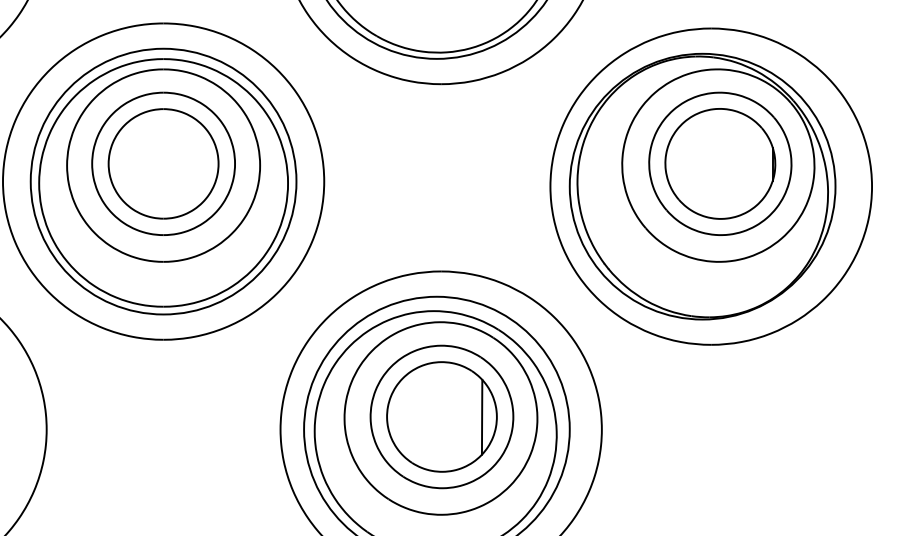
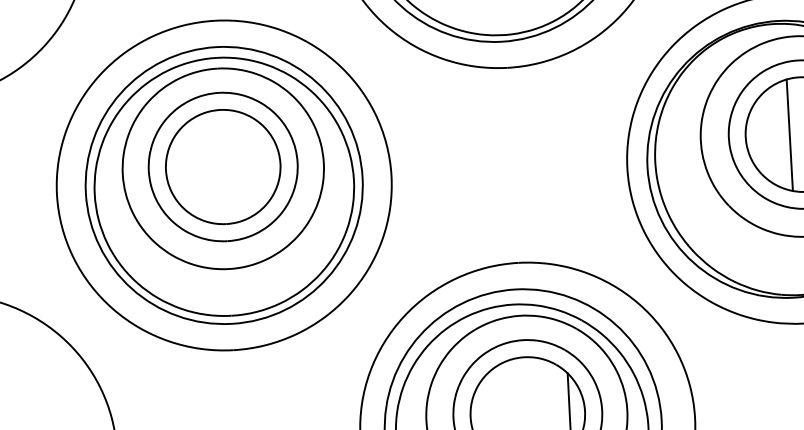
line: (707, 163) -> (789, 134), added

